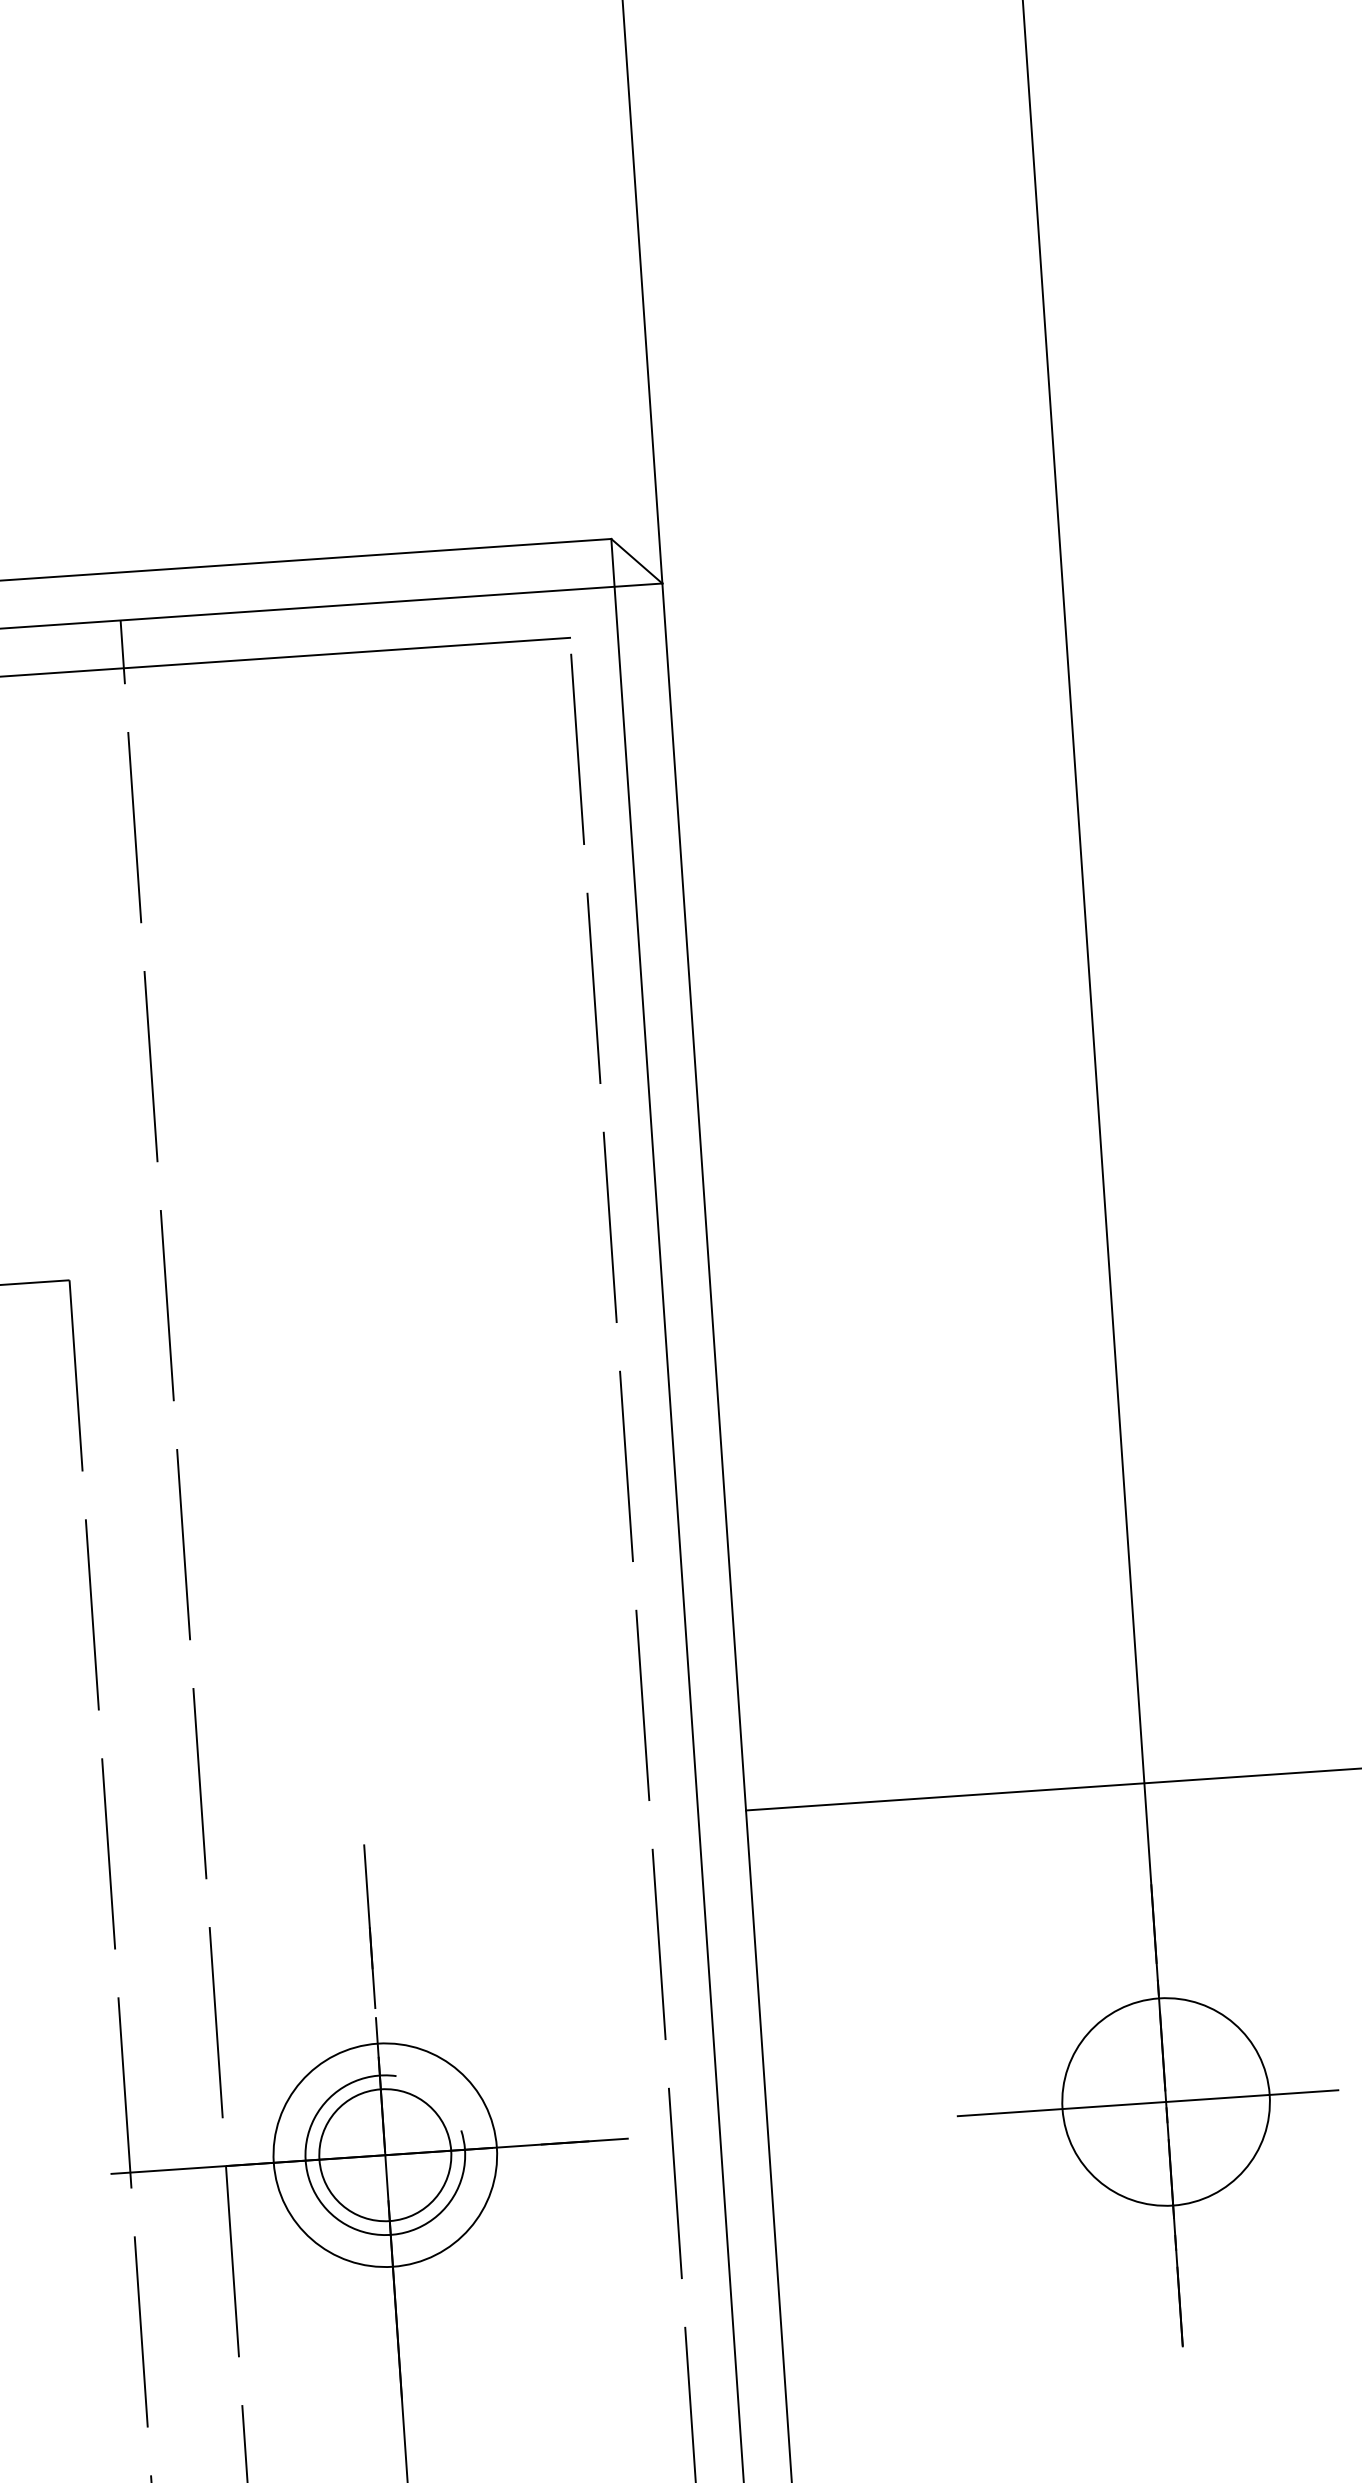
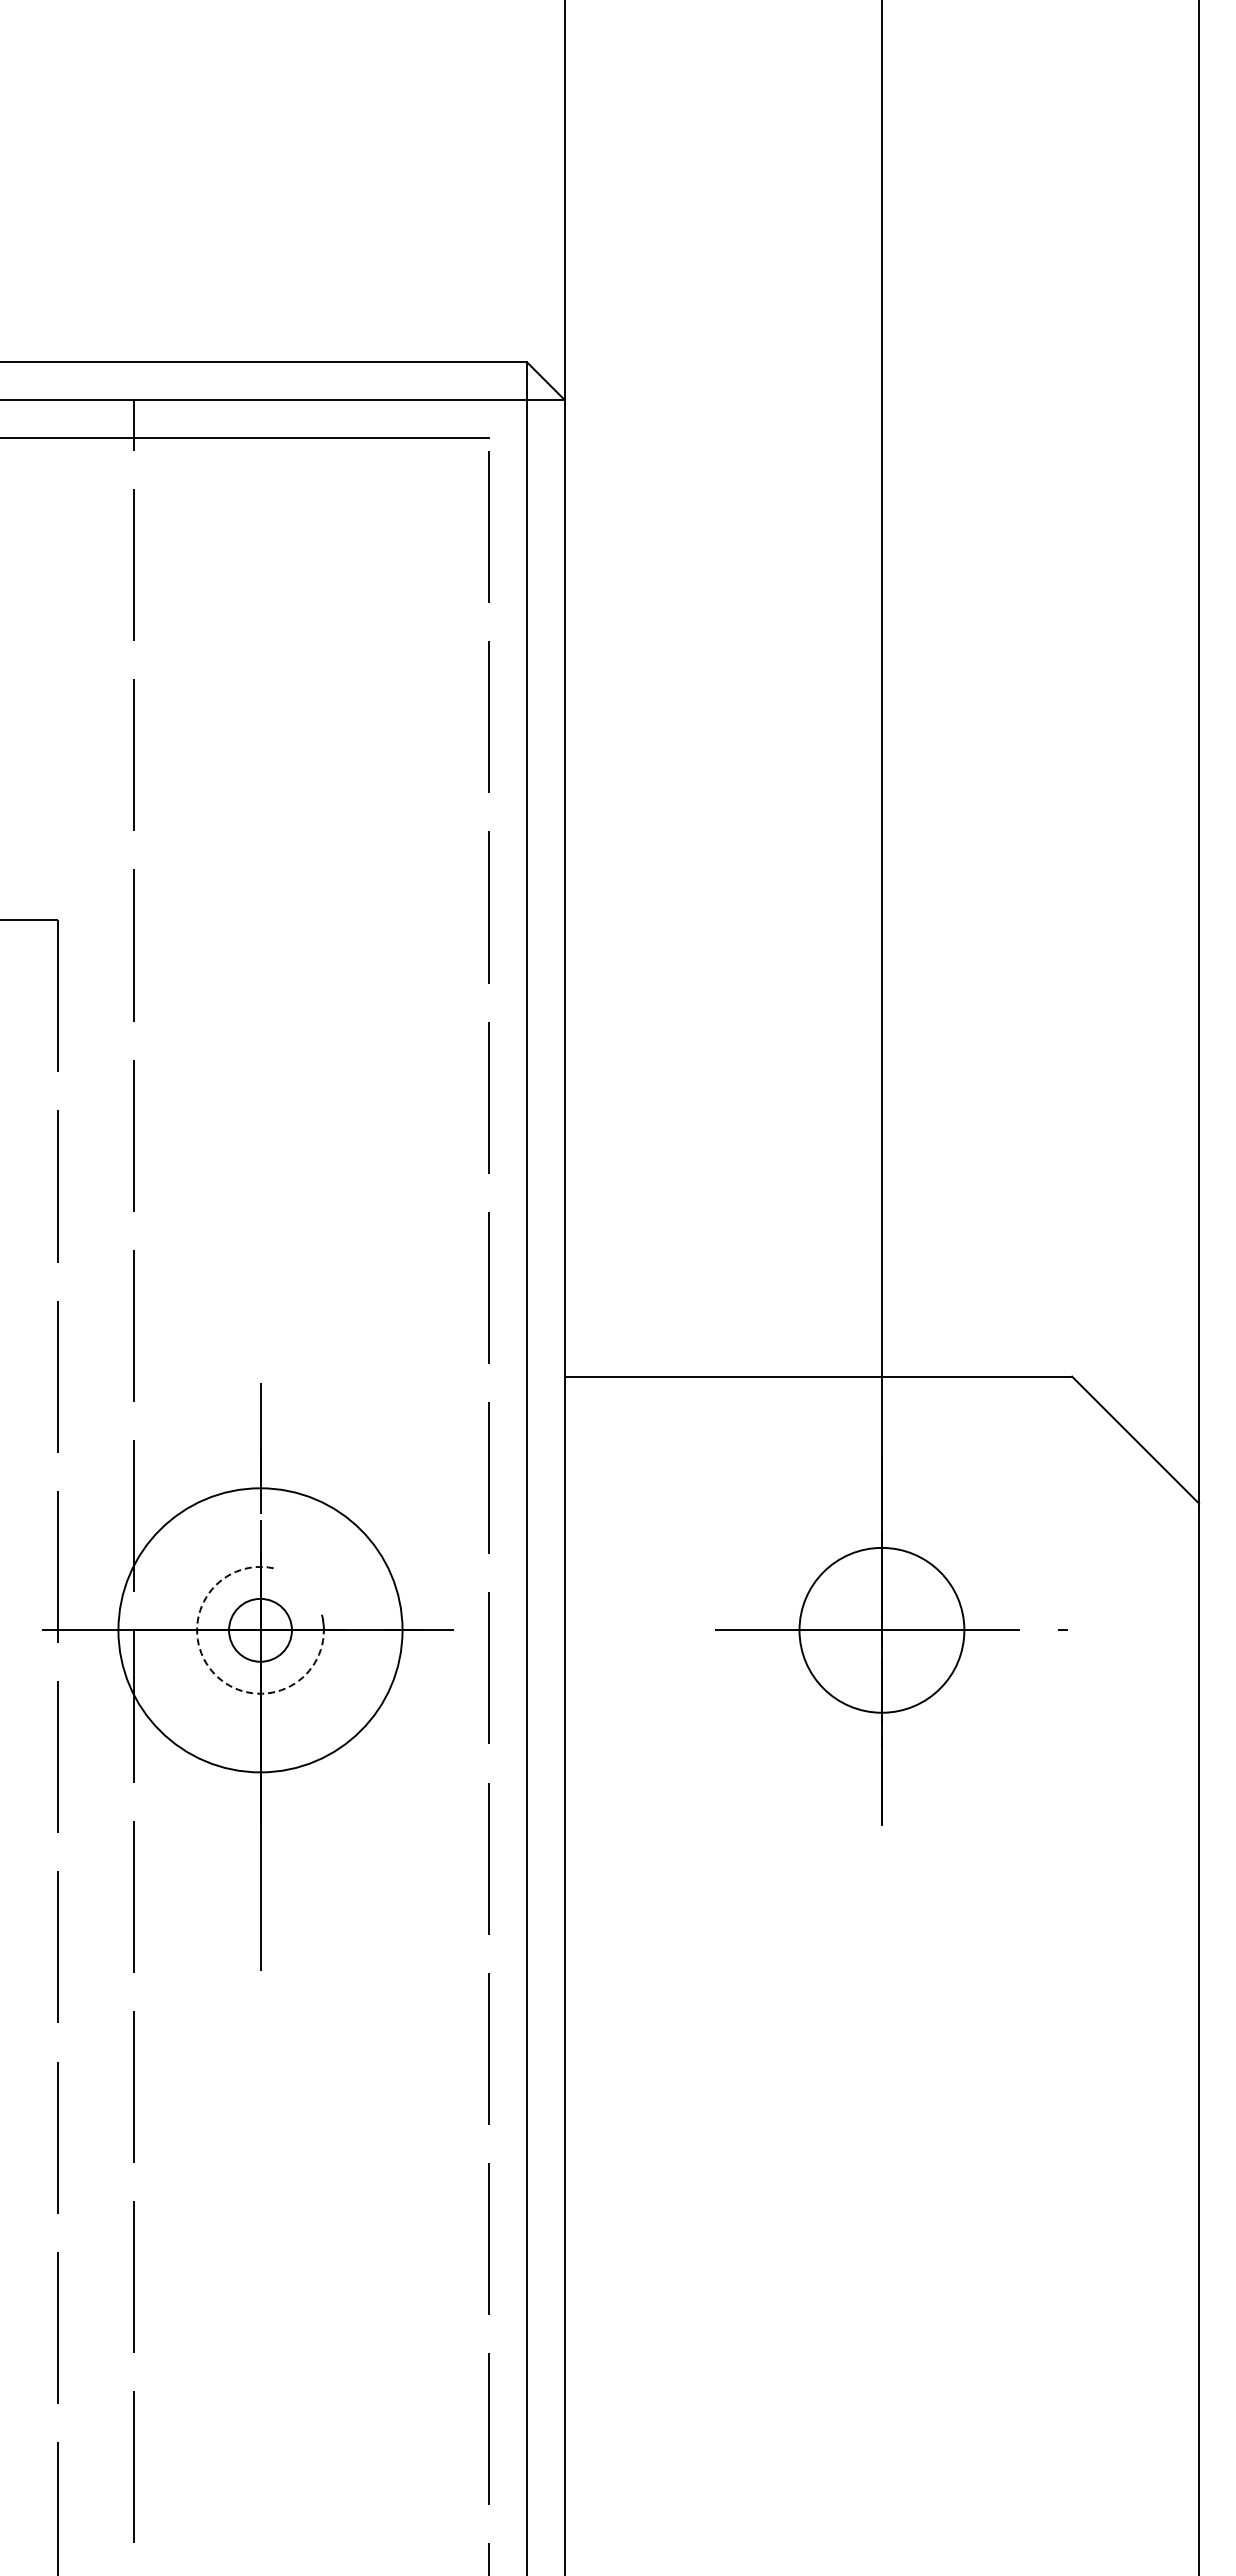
circle: (385, 2154) -> (260, 1629), size x0.6
circle: (385, 2155) -> (260, 1630), size x1.6
arc: (327, 2209) -> (211, 1670), solid -> dashed

